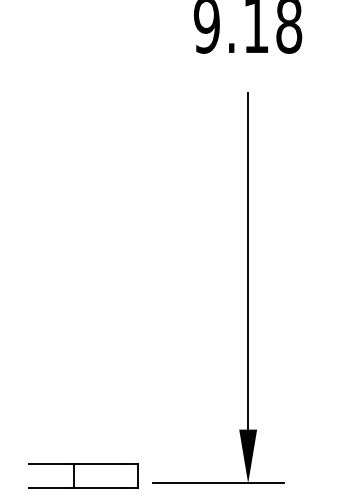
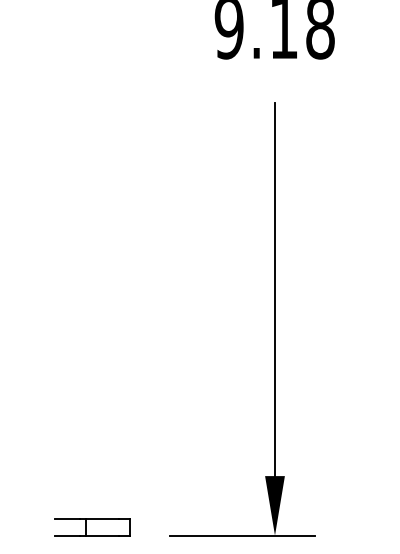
part: (82, 475) -> (91, 526), size x0.62

